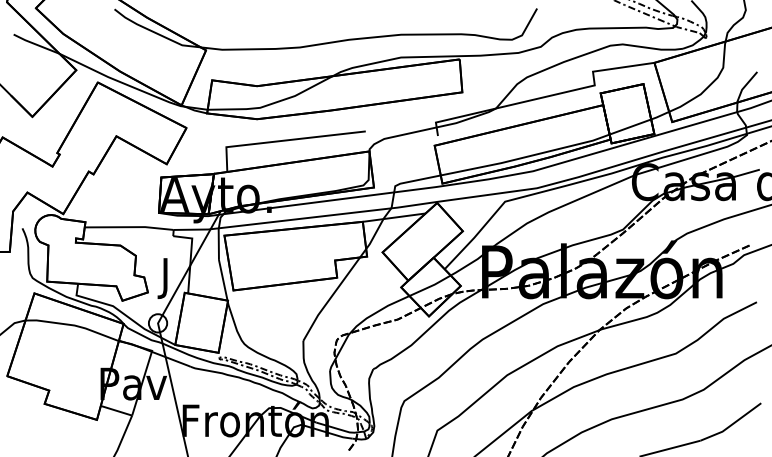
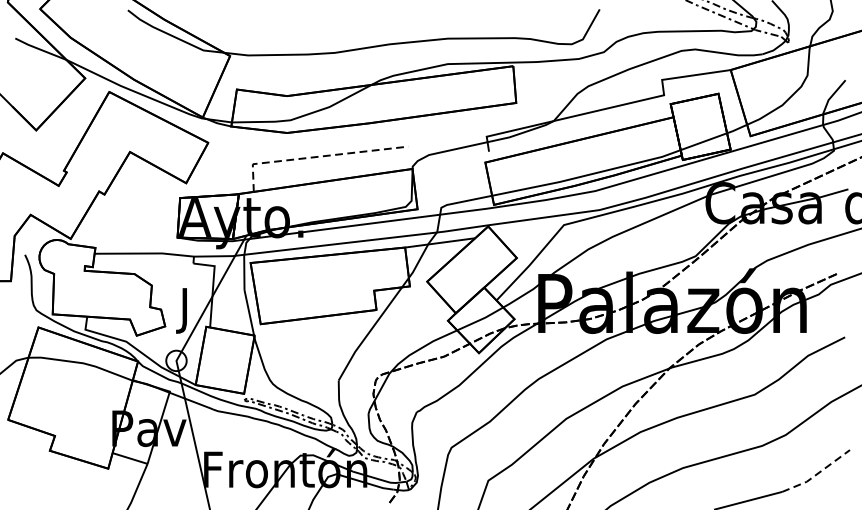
line: (283, 140) -> (316, 156), solid -> dashed
line: (732, 424) -> (817, 473), solid -> dashed

